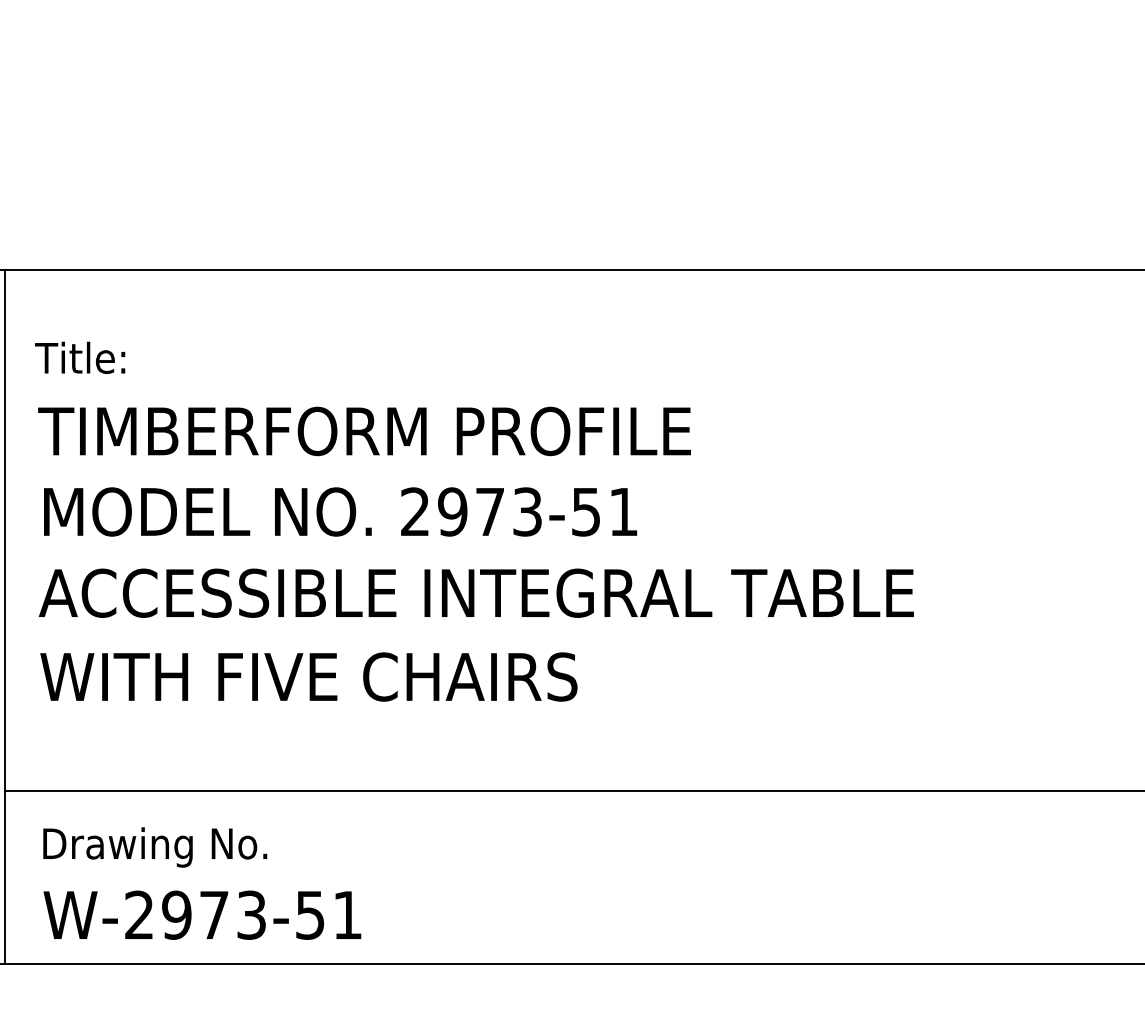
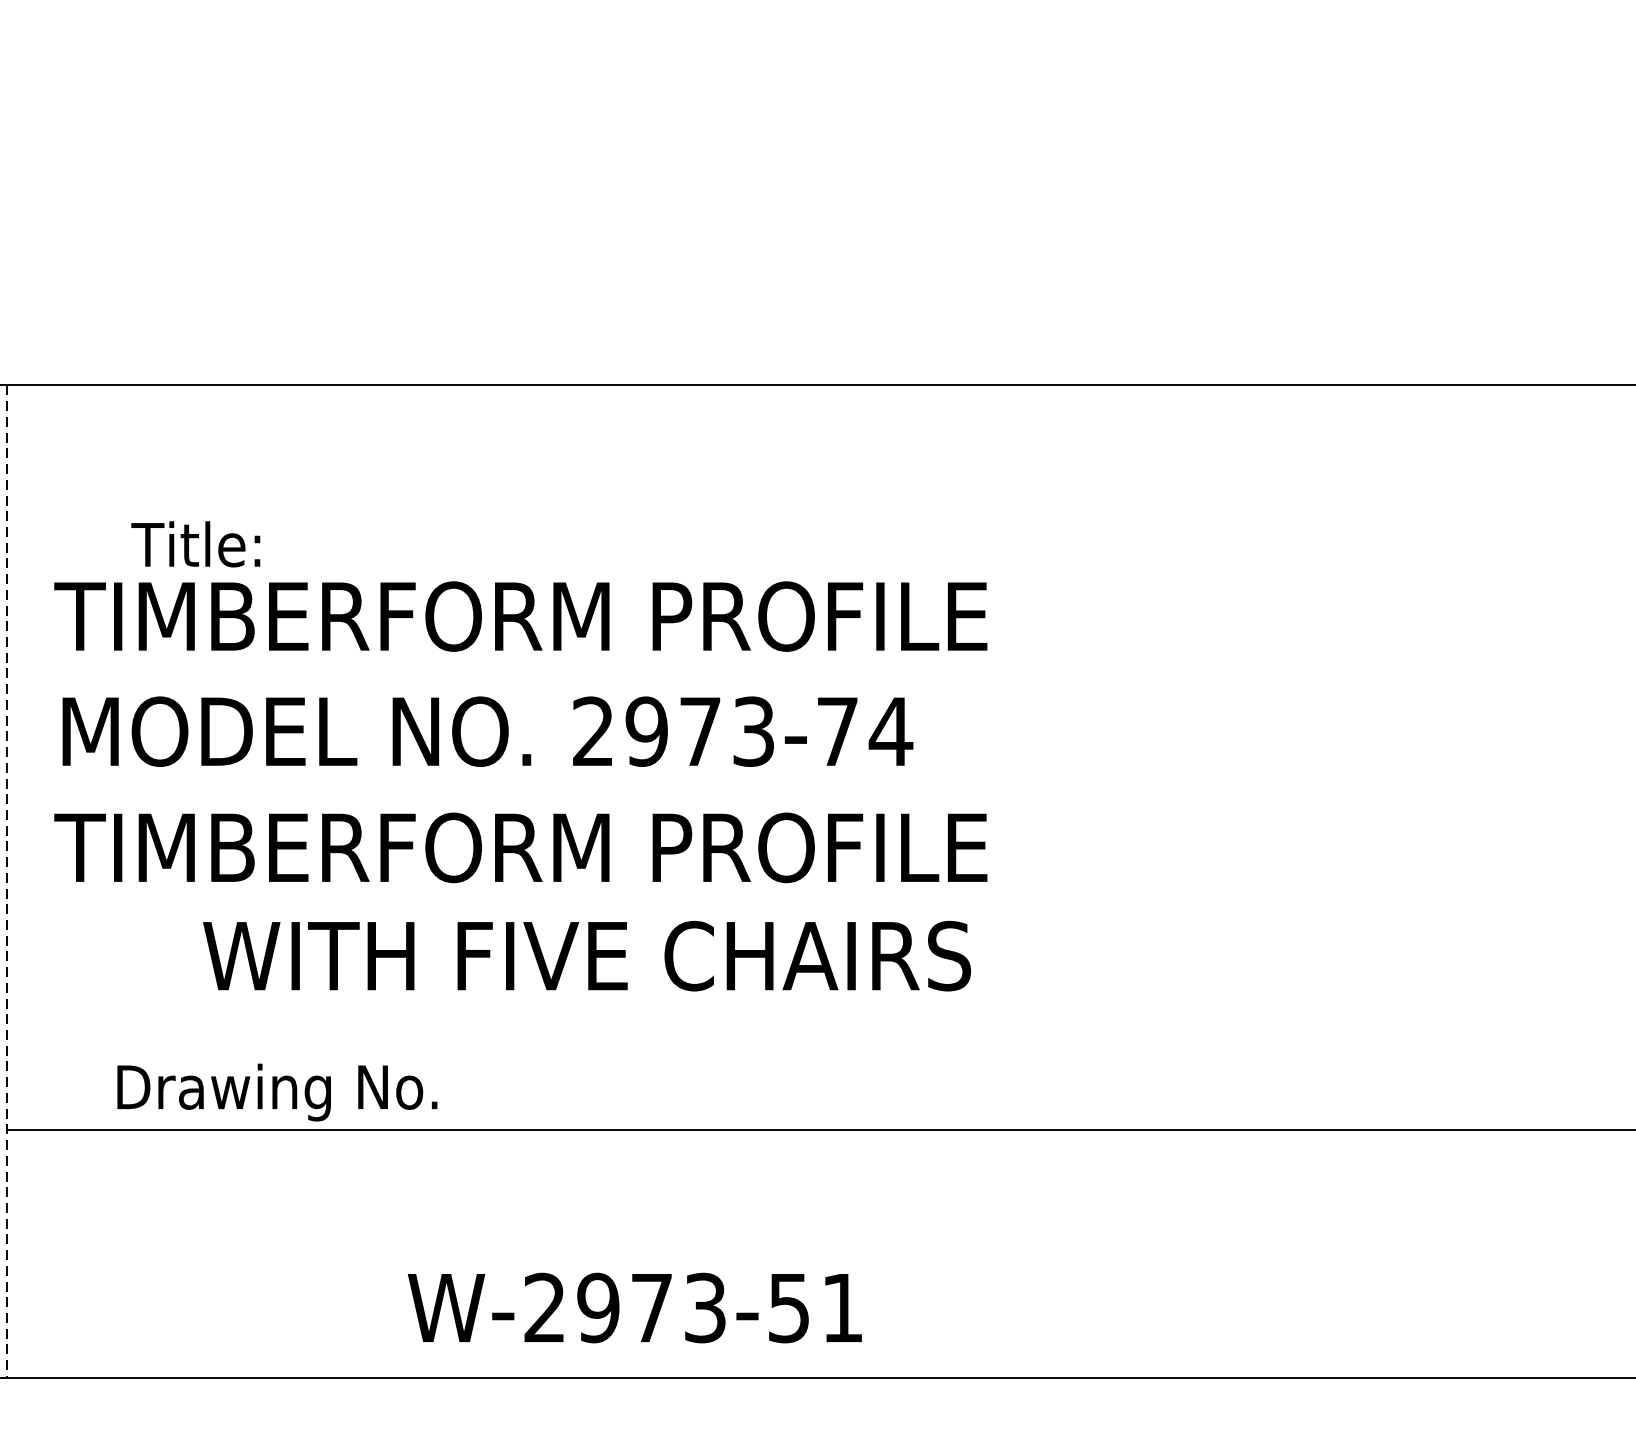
text: (80, 357) -> (196, 543), moved
text: (605, 512) -> (865, 732), 2973-51 -> 2973-74
text: (475, 592) -> (679, 846), ACCESSIBLE INTEGRAL TABLE -> TIMBERFORM PROFILE
line: (4, 617) -> (6, 882), solid -> dashed
text: (308, 676) -> (586, 955), moved
text: (155, 847) -> (277, 1092), moved
text: (202, 914) -> (635, 1306), moved

